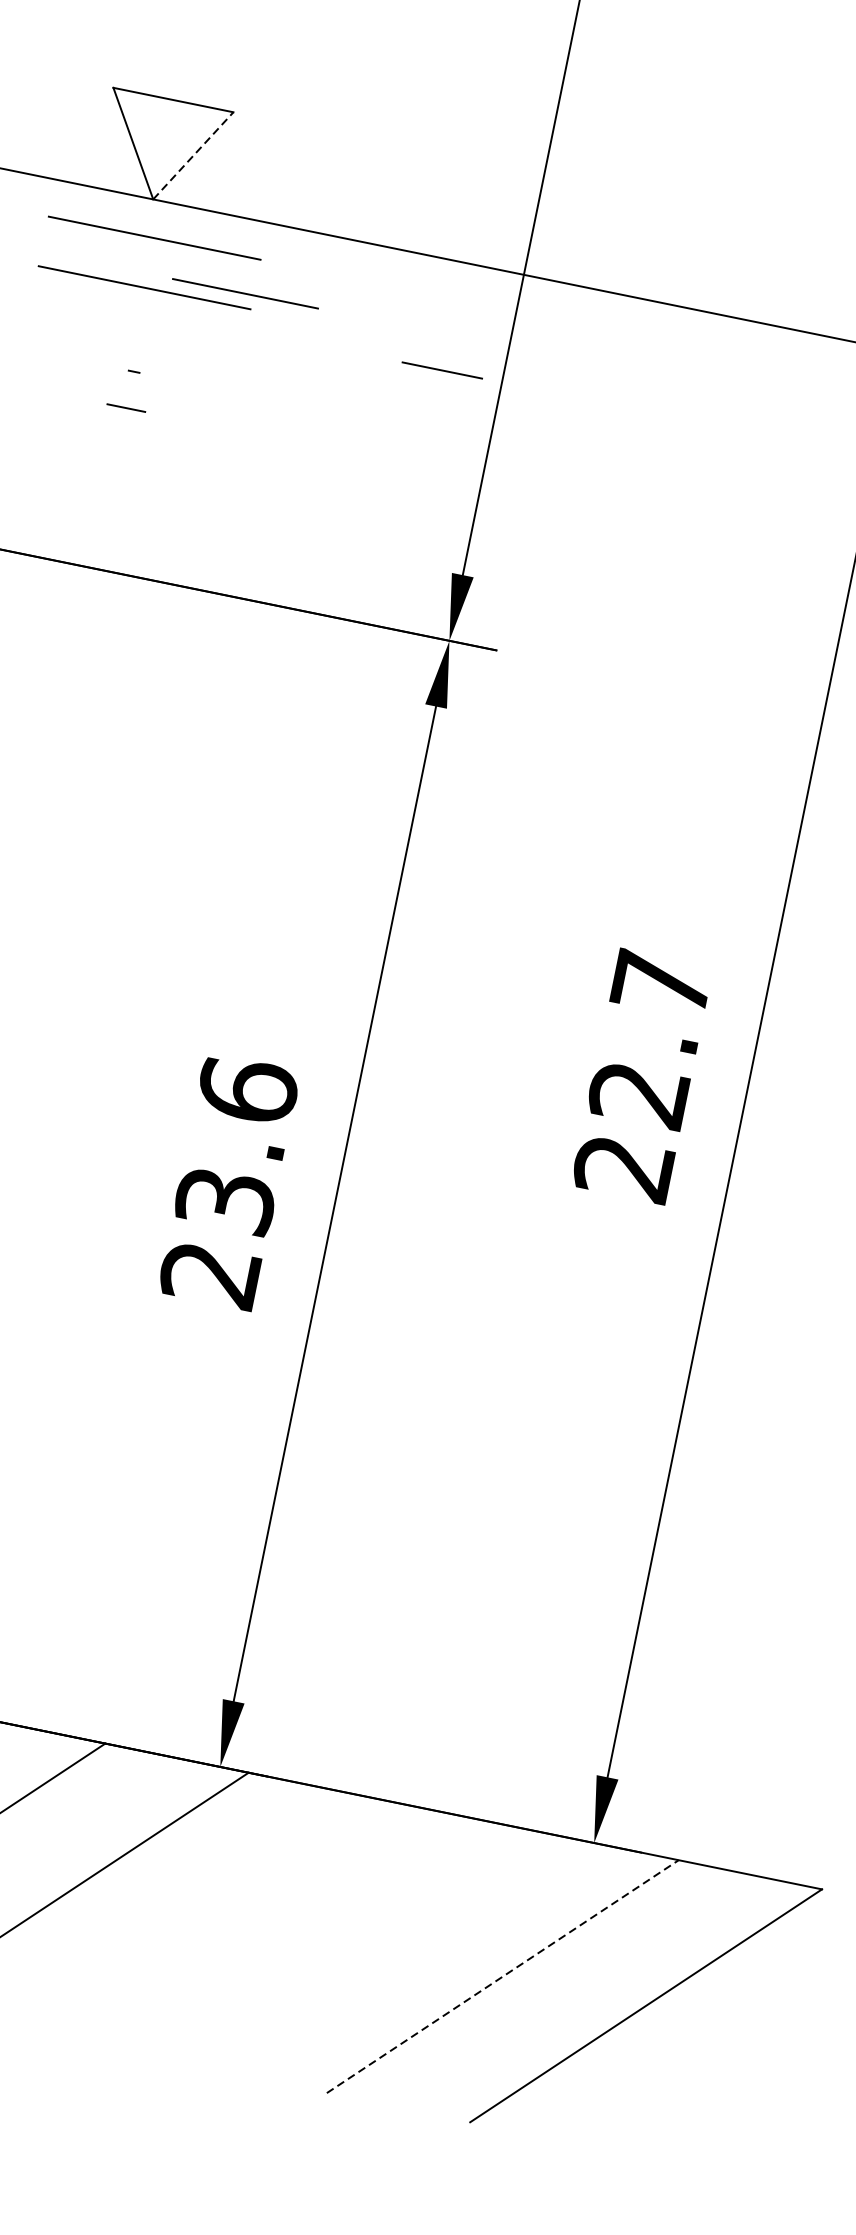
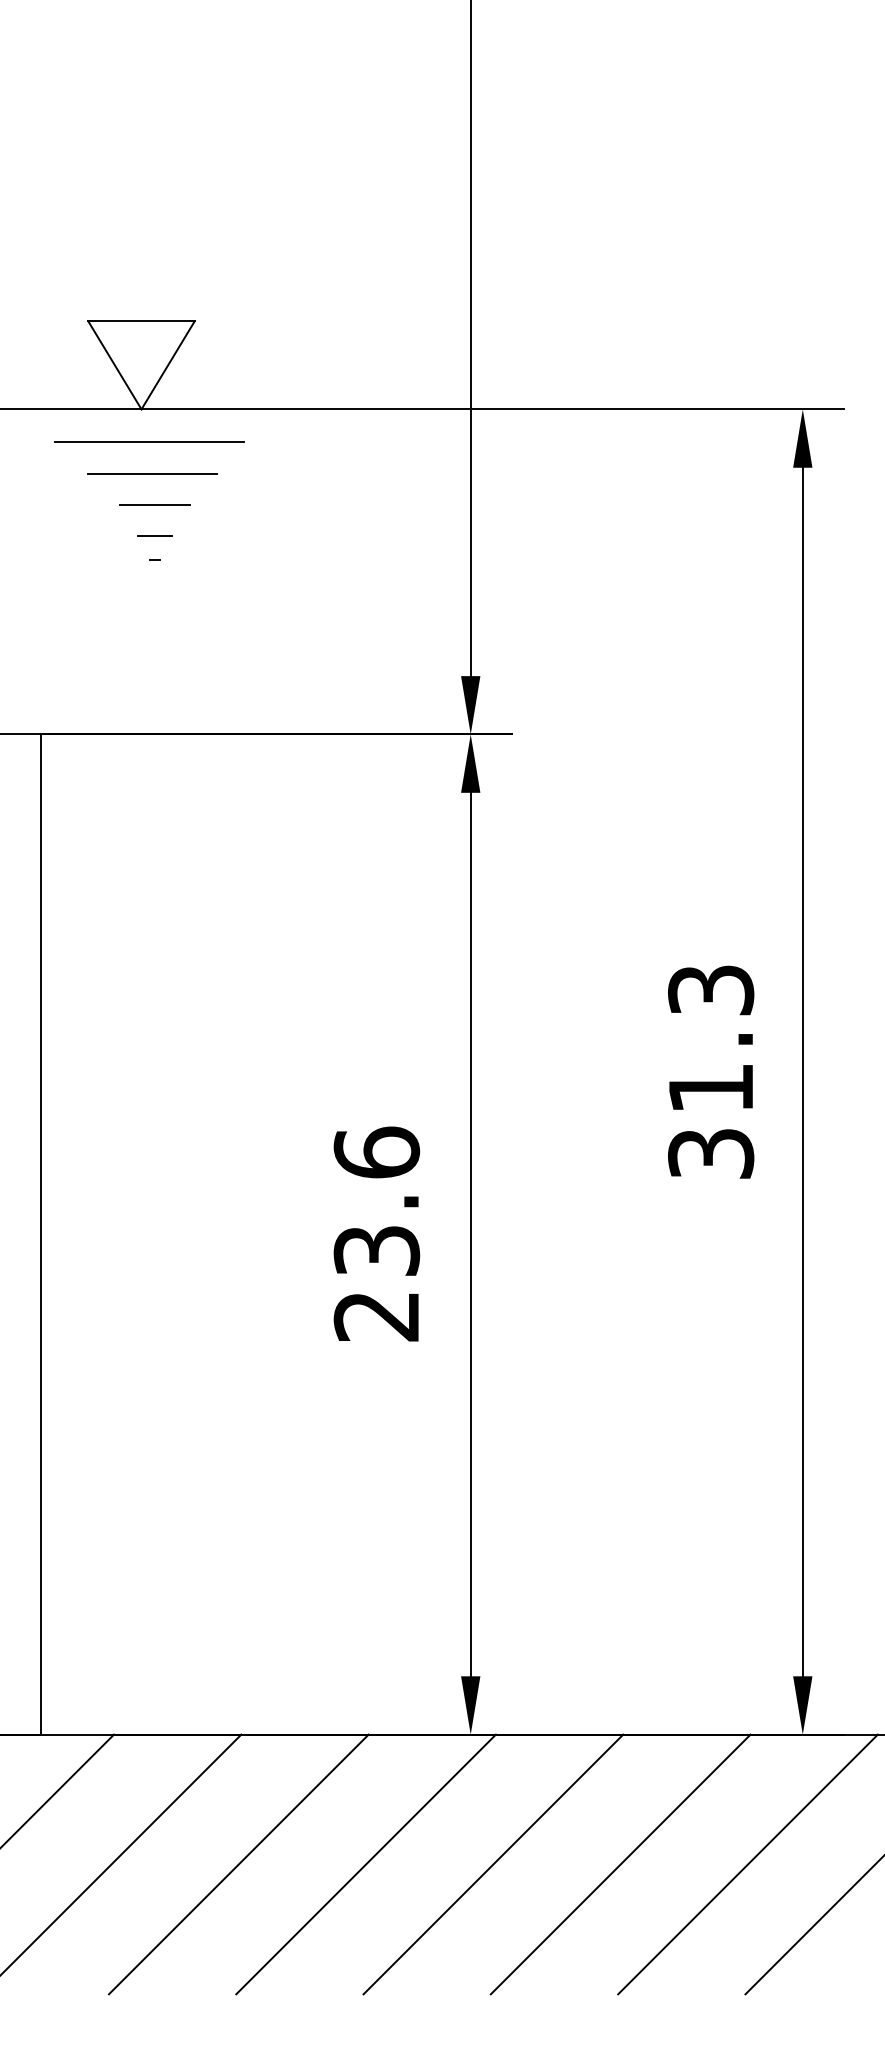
line: (193, 156) -> (168, 365), dashed -> solid
line: (144, 286) -> (149, 485), removed
line: (245, 293) -> (152, 473), moved
line: (442, 369) -> (154, 504), moved
line: (126, 407) -> (154, 535), moved
text: (643, 1075) -> (711, 1071), 22.7 -> 31.3
line: (216, 1918) -> (493, 1864), added
line: (359, 1947) -> (620, 1864), added
line: (503, 1976) -> (748, 1864), dashed -> solid

